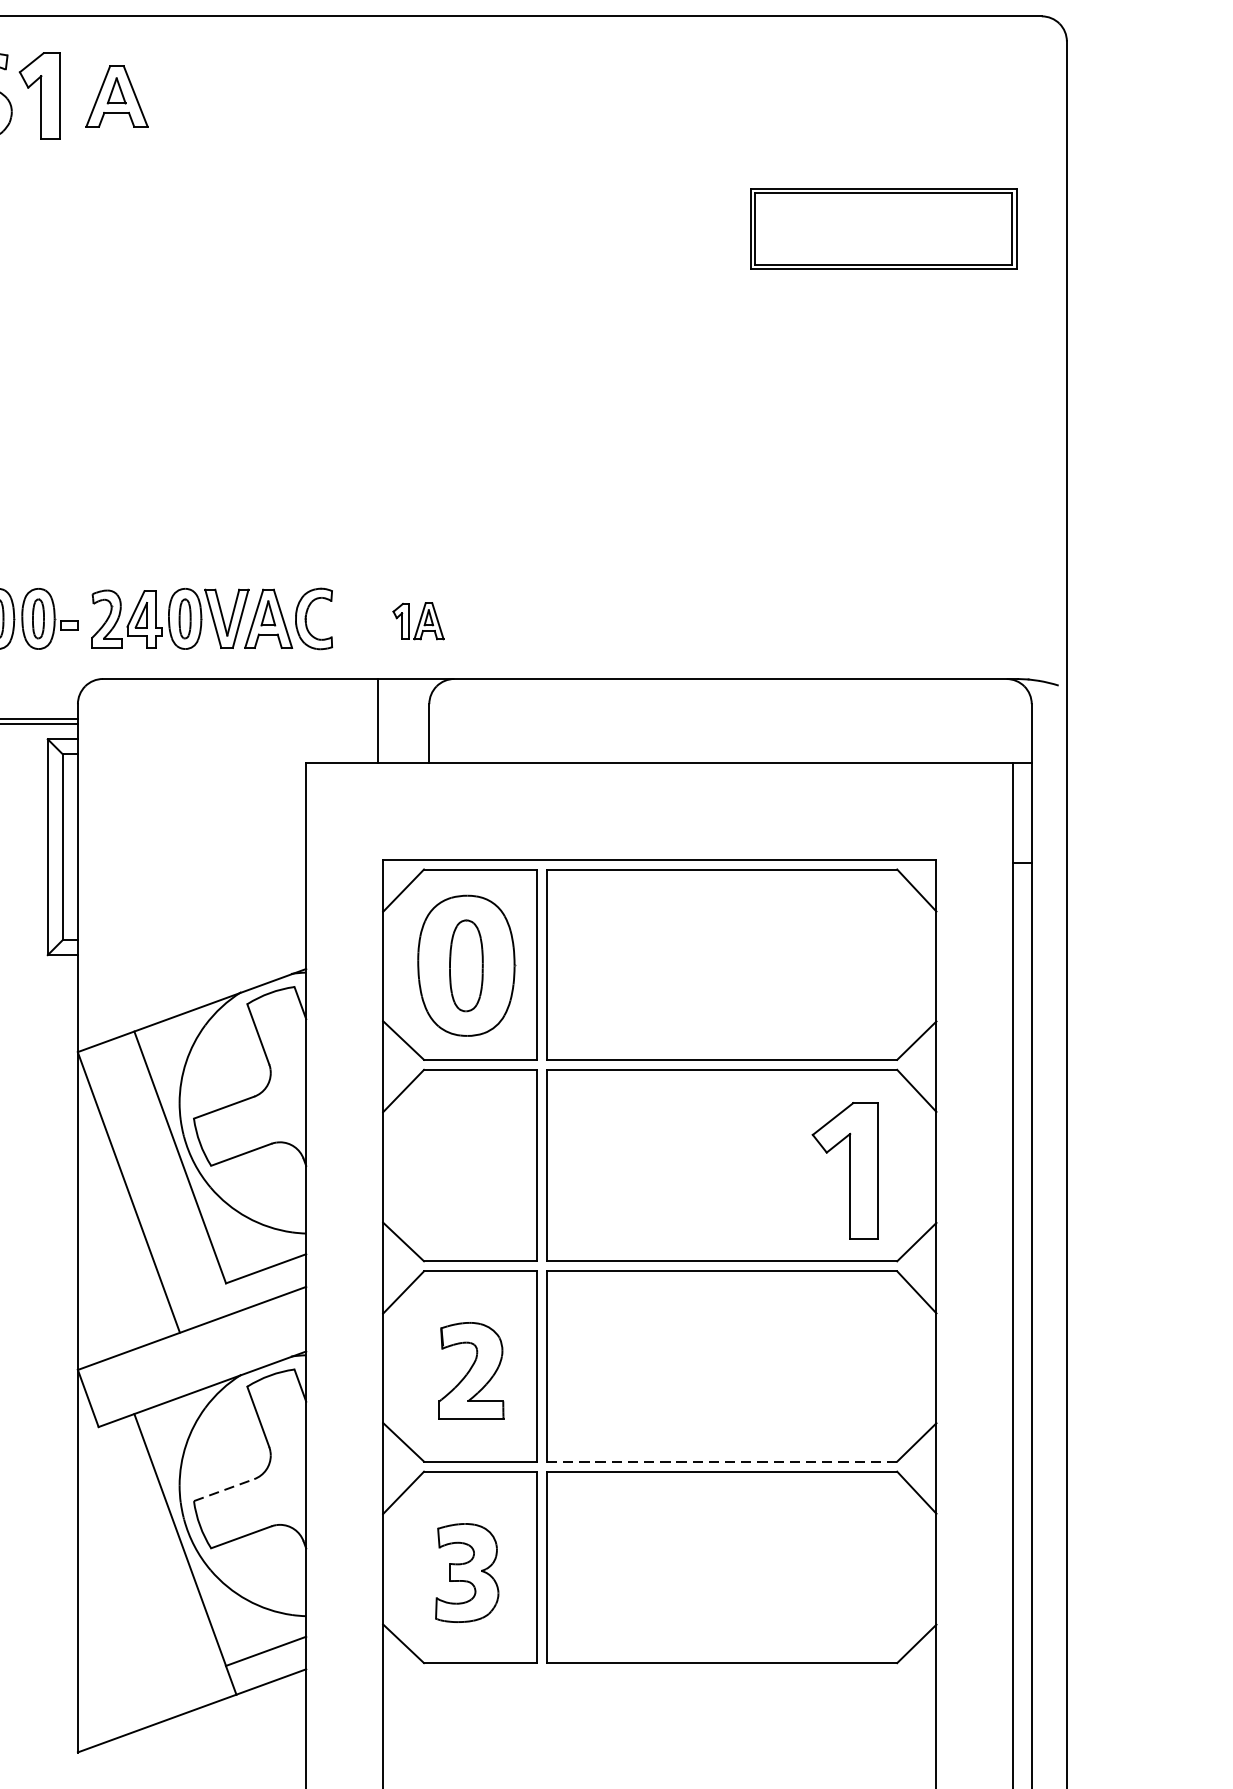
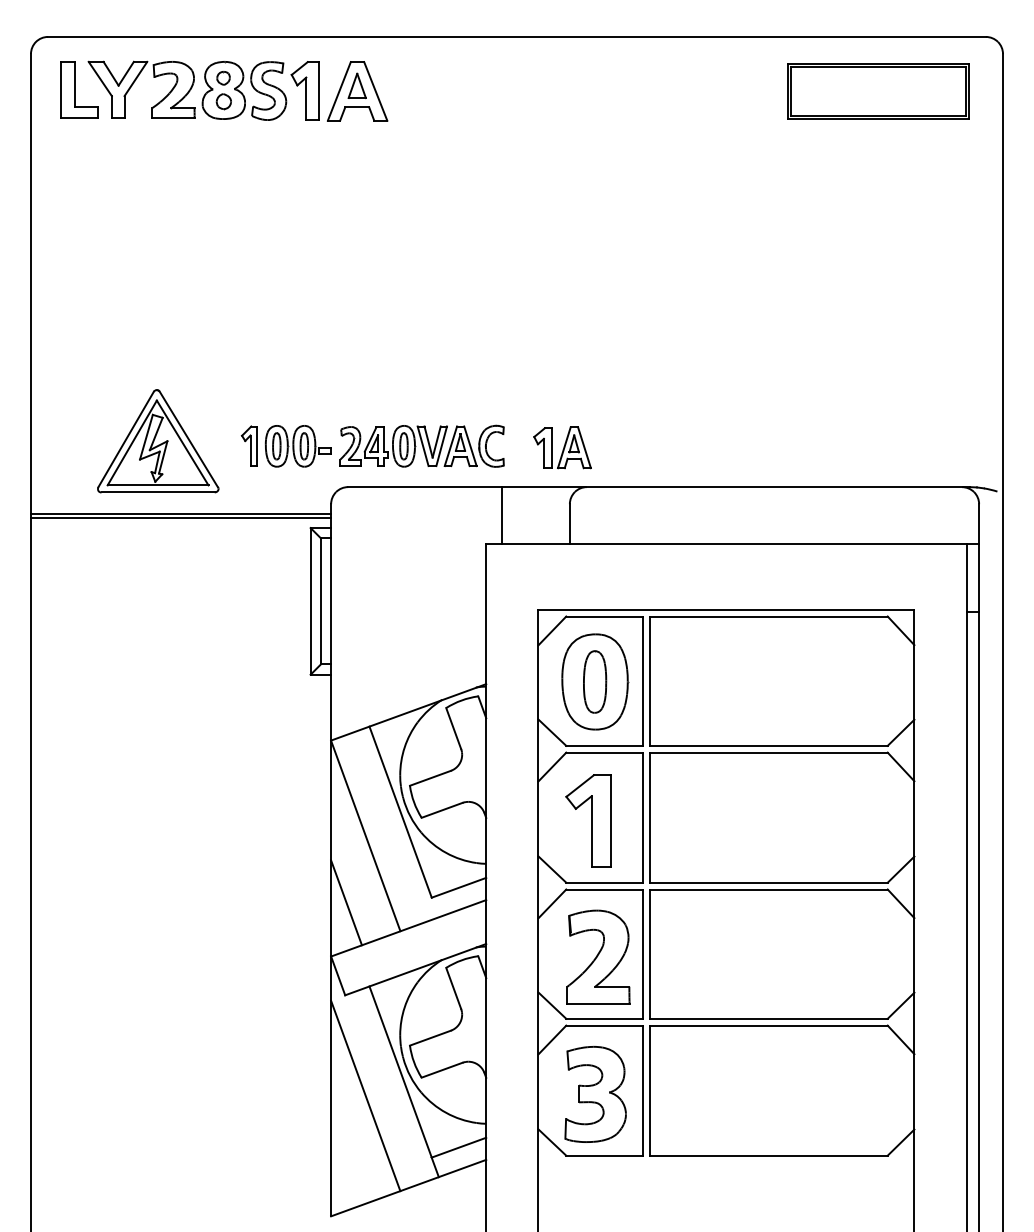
part: (116, 96) -> (357, 91), size x1.43
part: (883, 229) -> (878, 91), moved
part: (418, 620) -> (562, 447), size x1.67
line: (377, 720) -> (501, 515), moved
part: (845, 1169) -> (588, 820), moved
line: (100, 1290) -> (346, 902), added
part: (471, 1369) -> (598, 956), size x1.43
line: (721, 1461) -> (768, 1018), dashed -> solid
line: (224, 1490) -> (430, 1038), dashed -> solid
part: (467, 1573) -> (595, 1094), size x1.43
line: (128, 1574) -> (365, 1095), added

